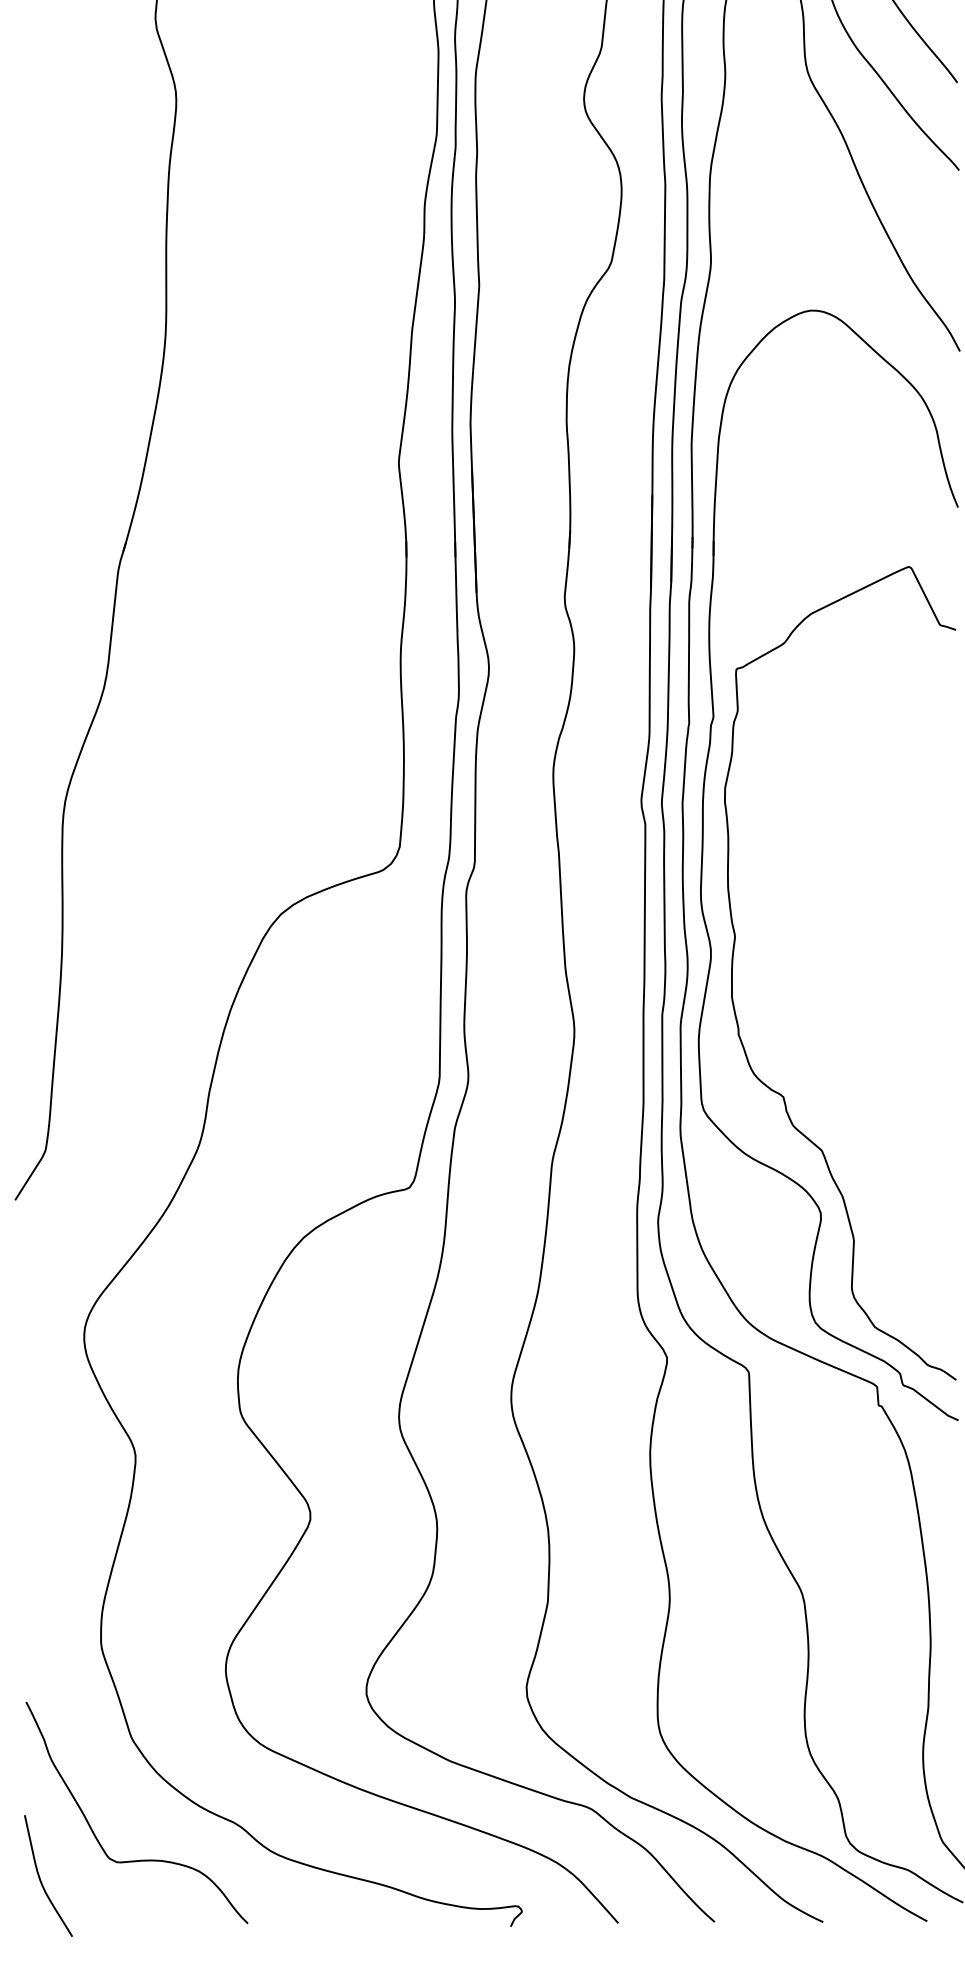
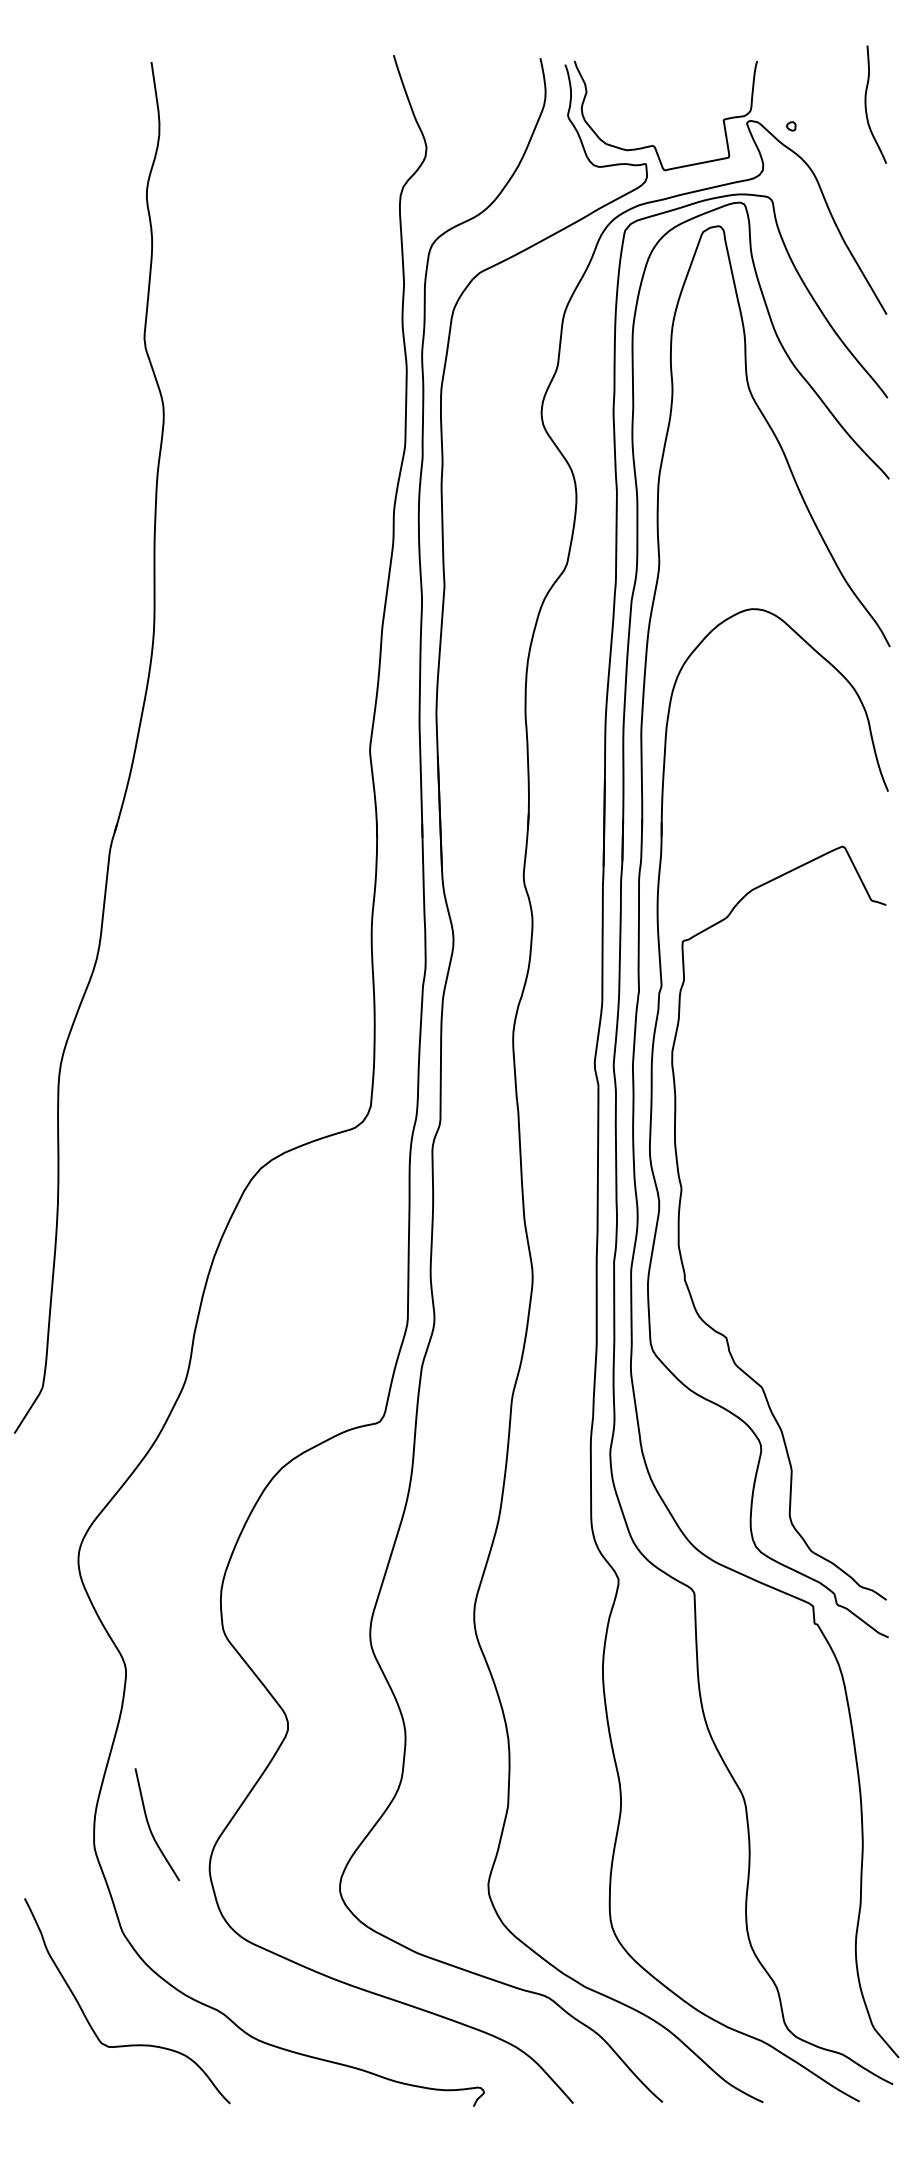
curve: (41, 1879) -> (150, 1827), moved

